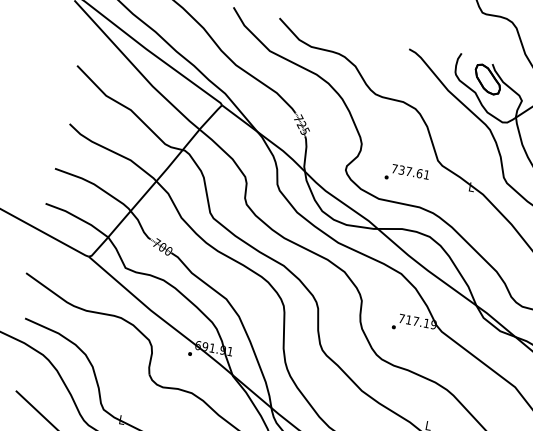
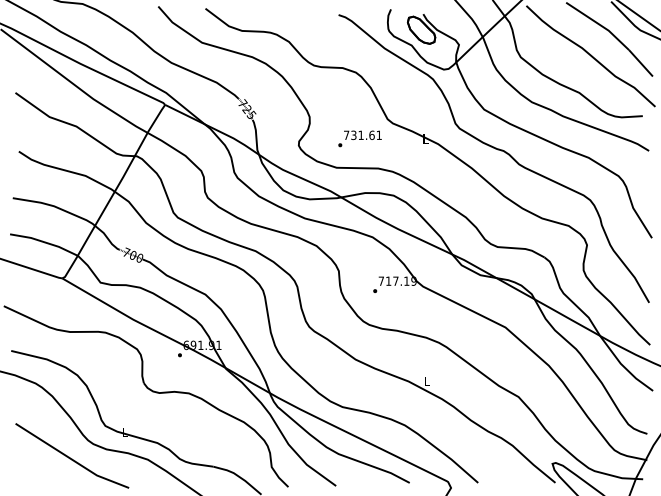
text: (408, 170) -> (360, 134), 737.61 -> 731.61

